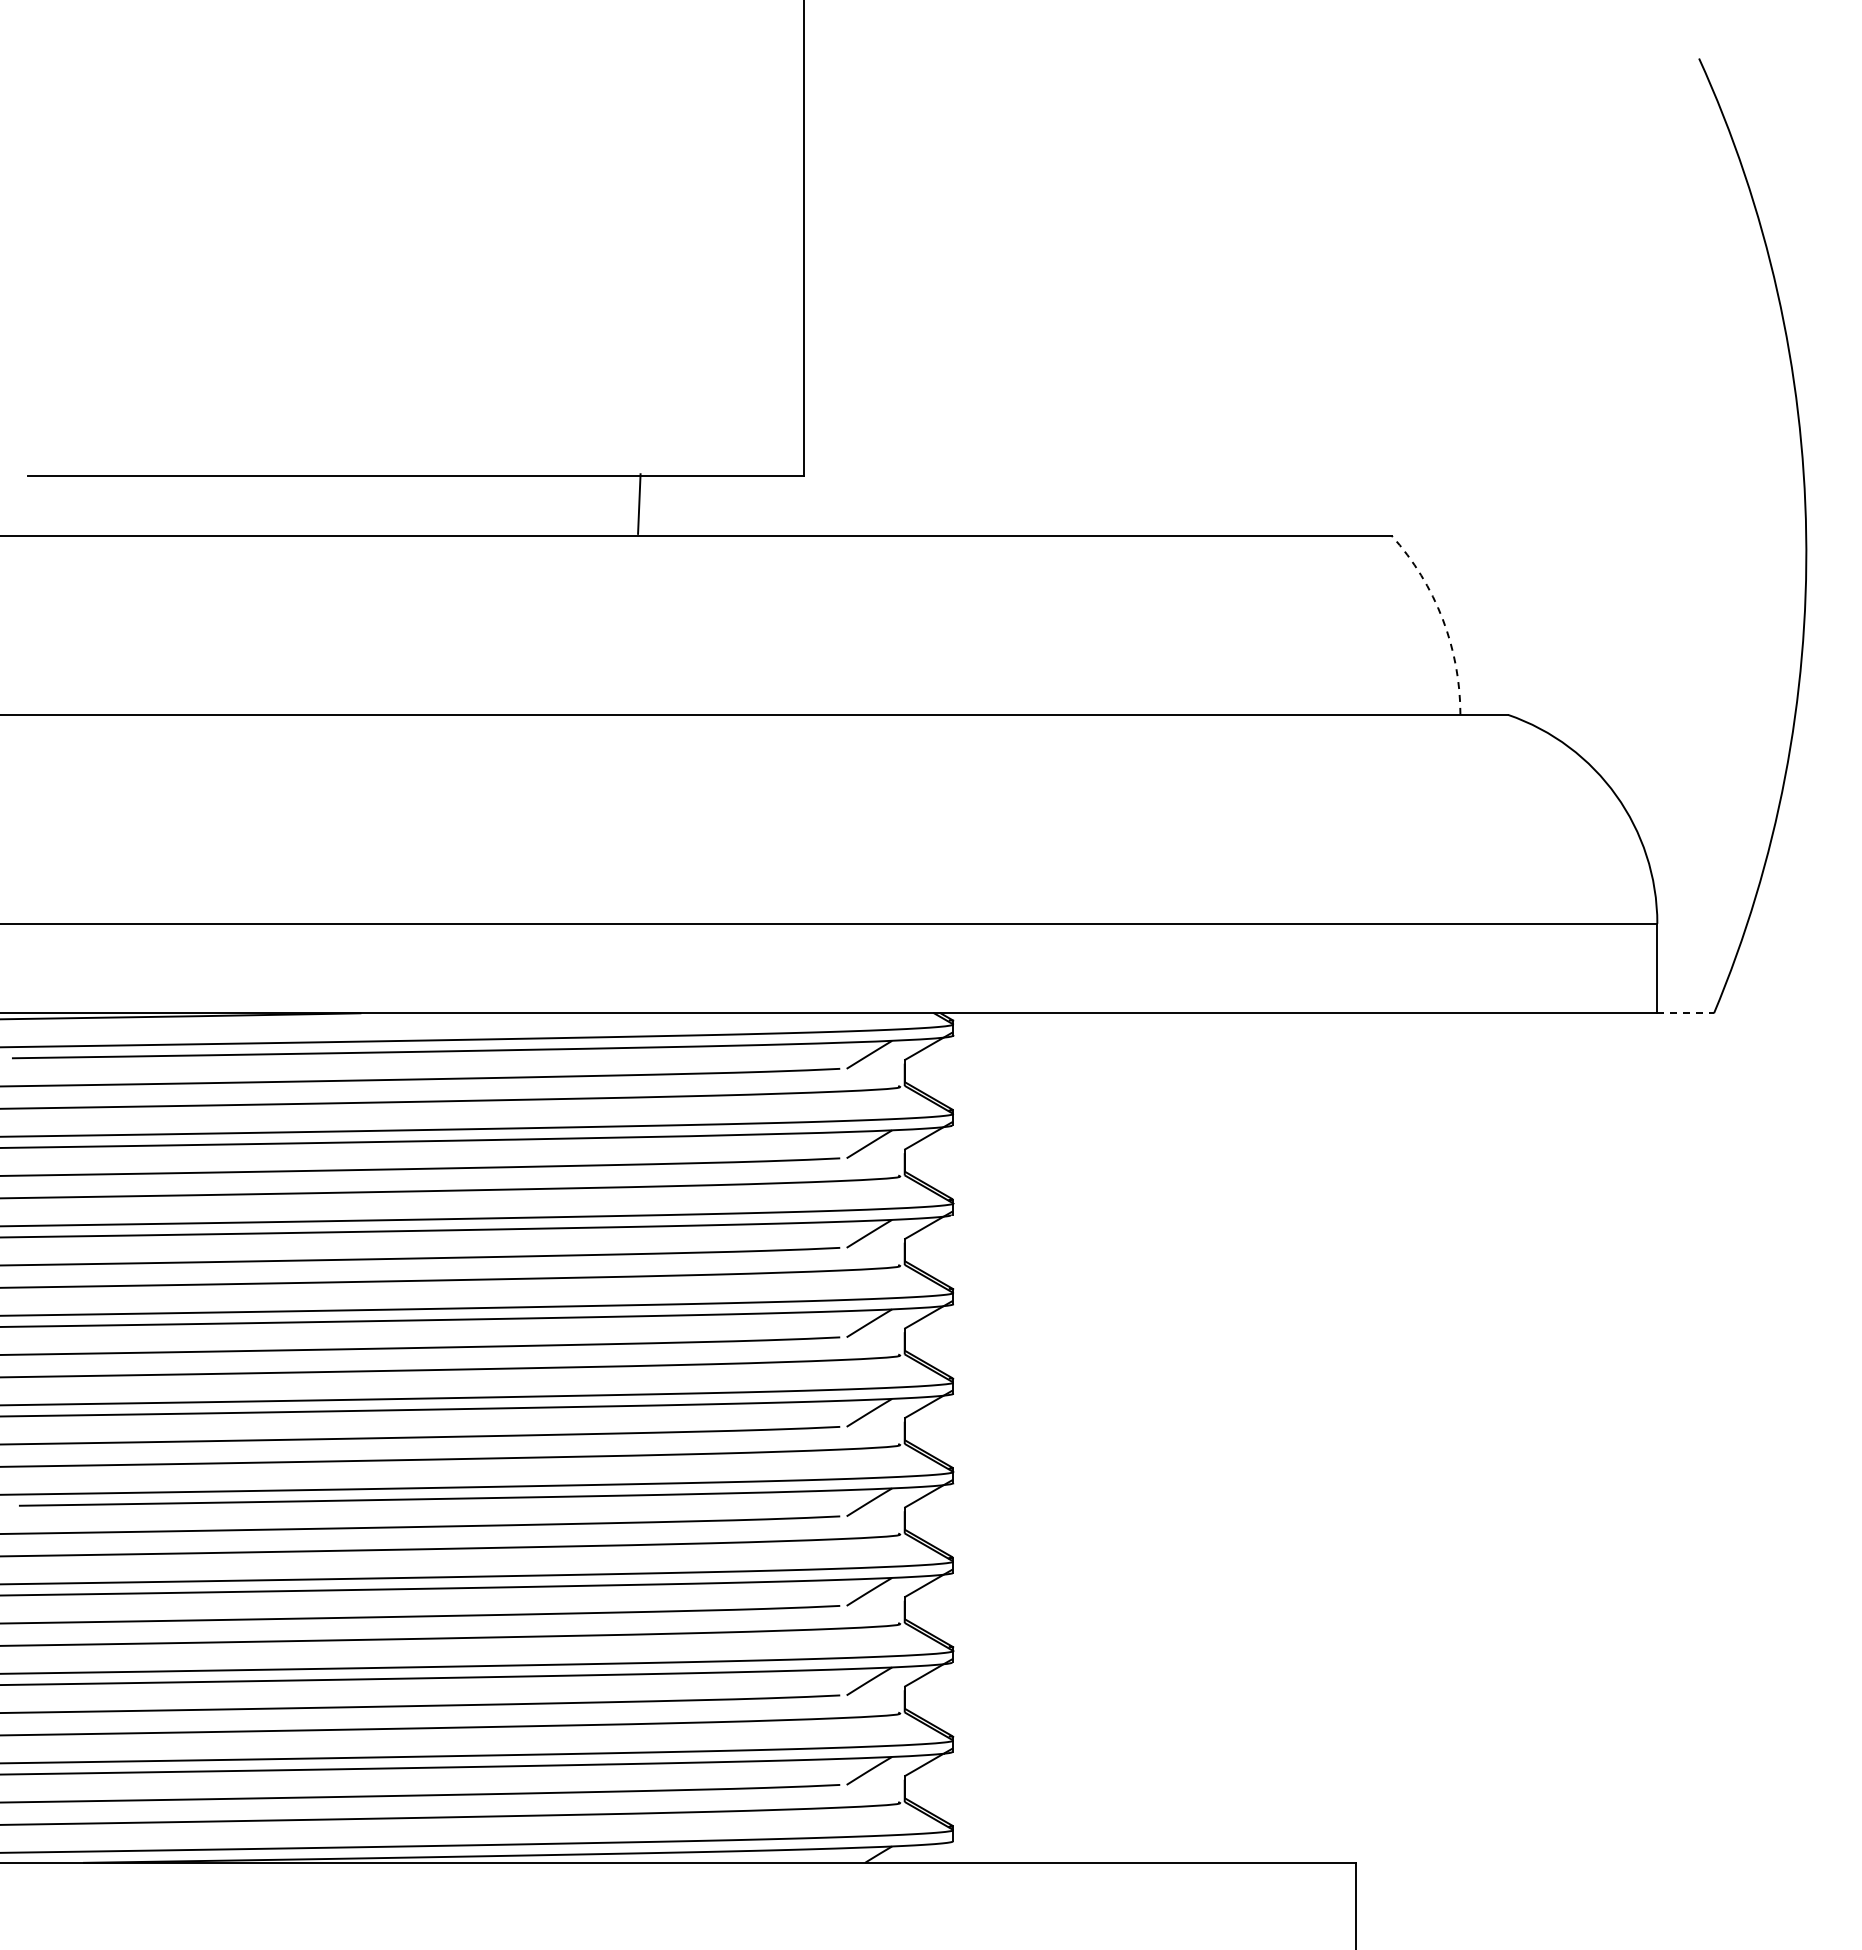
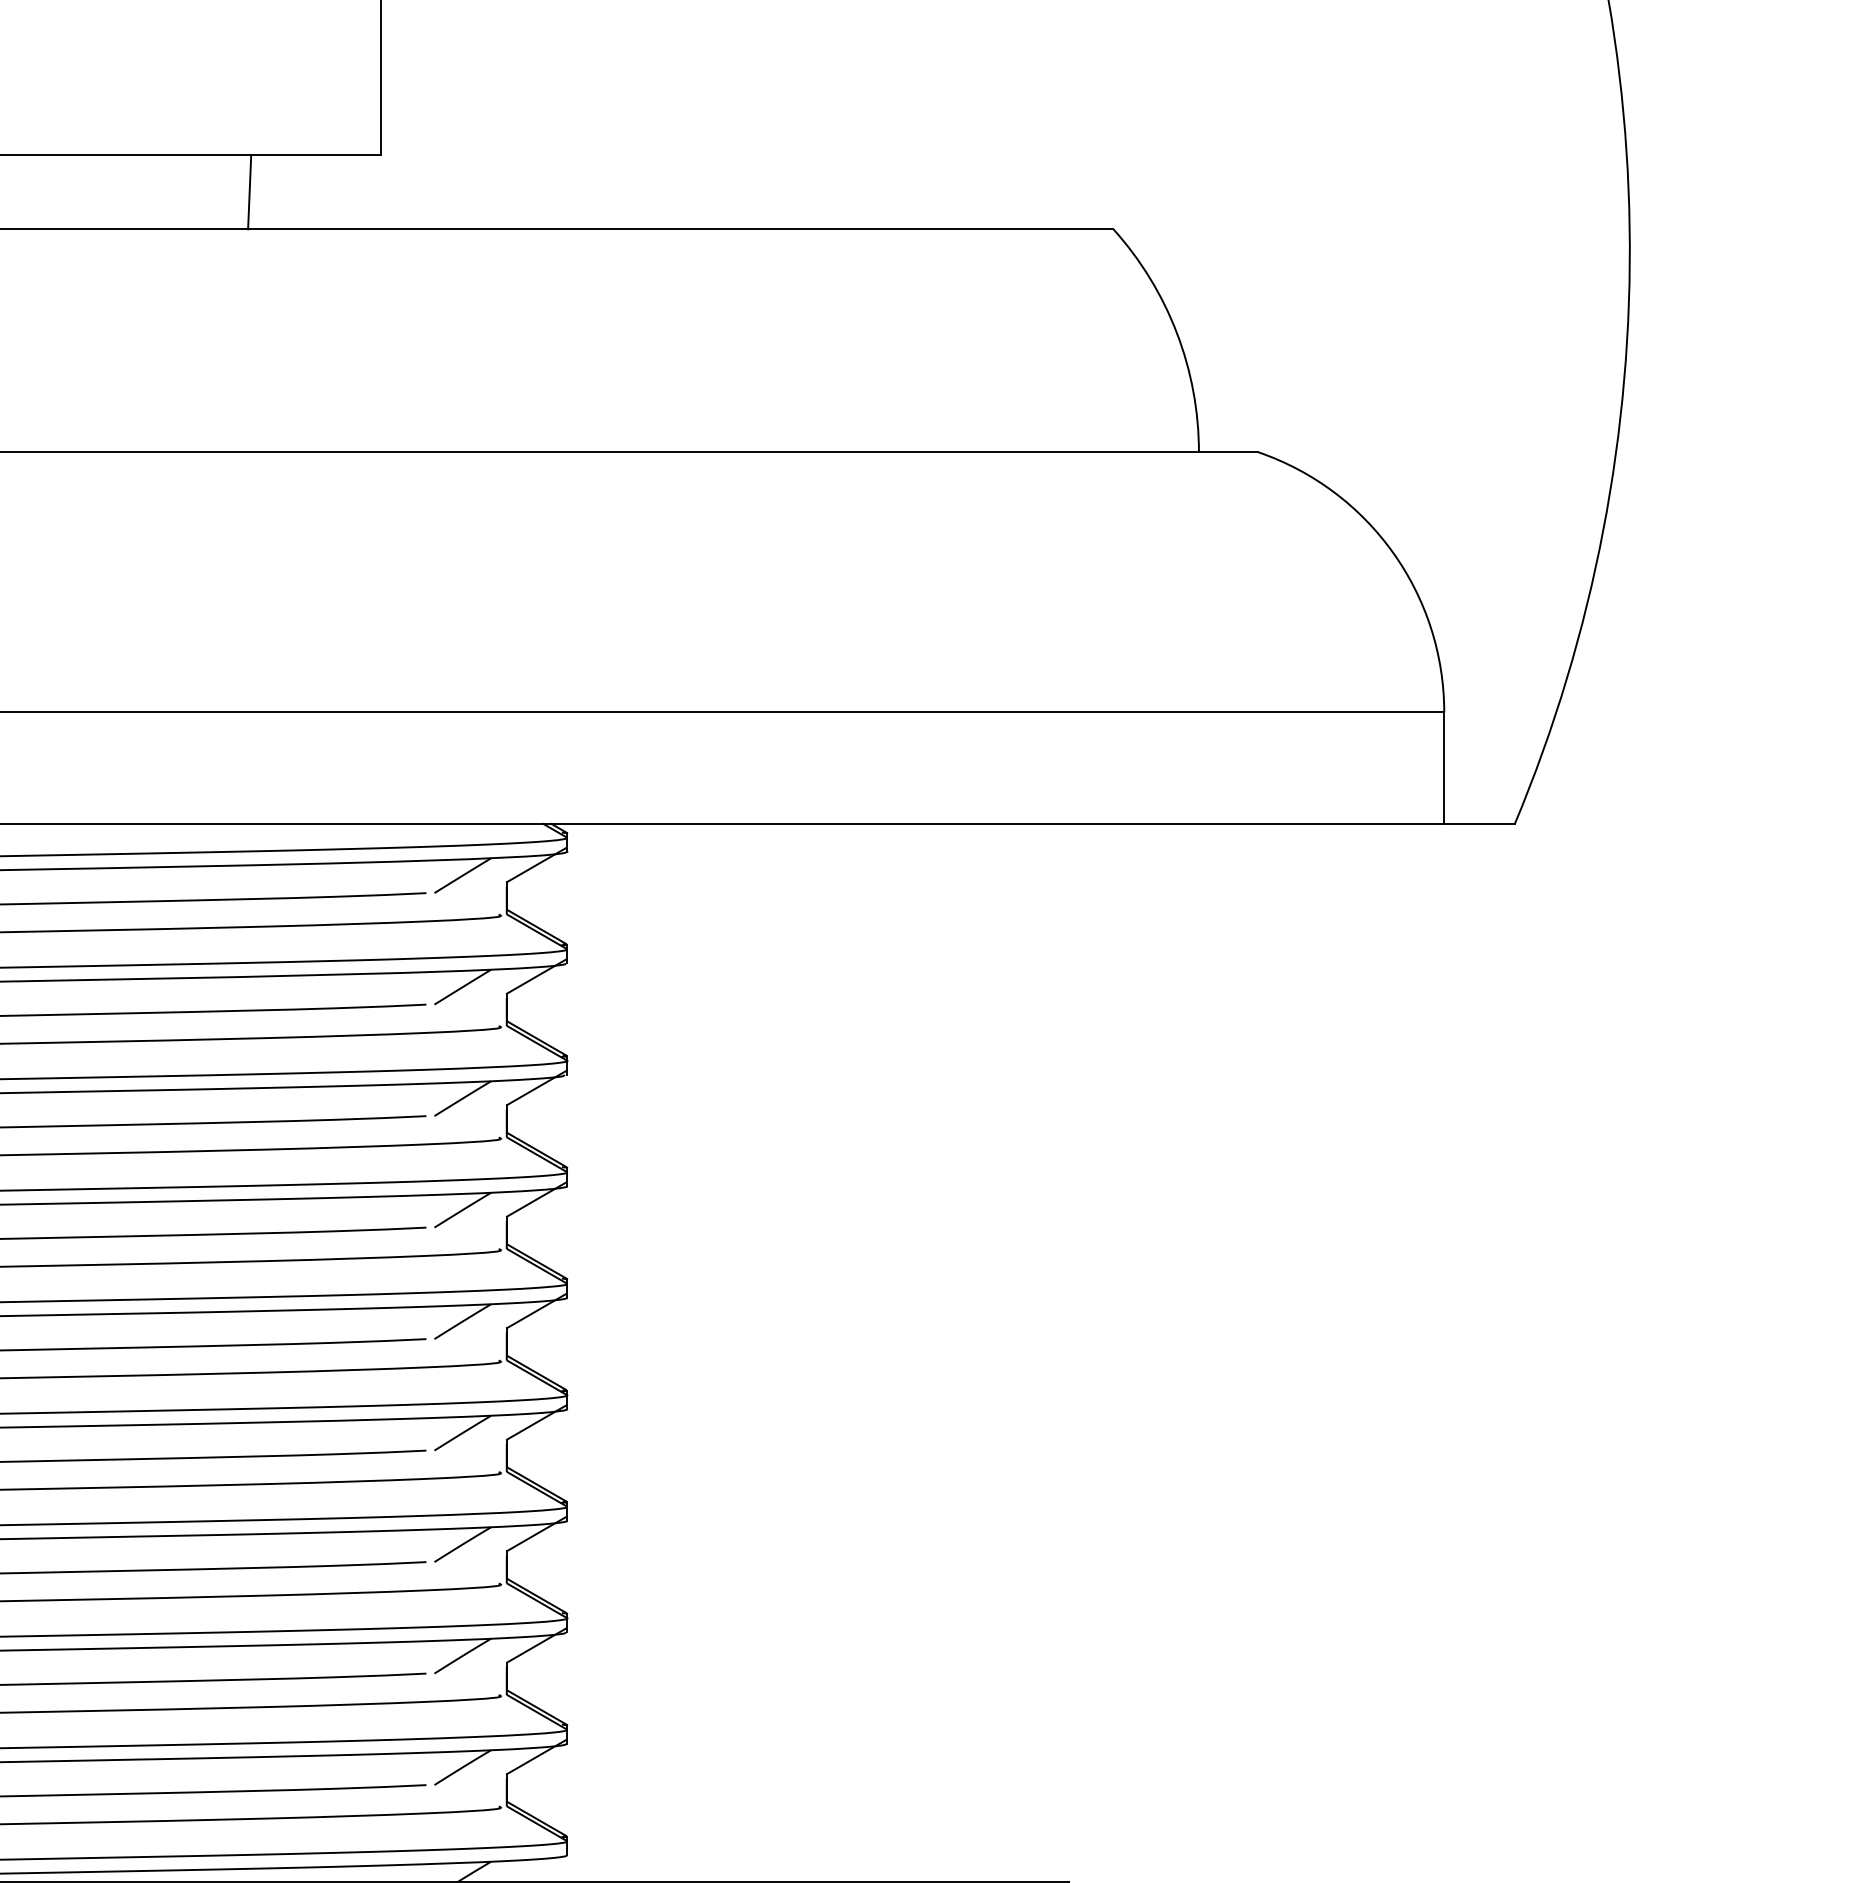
line: (639, 503) -> (249, 191), moved
arc: (1442, 619) -> (1176, 333), dashed -> solid
line: (1686, 1013) -> (1480, 824), dashed -> solid

